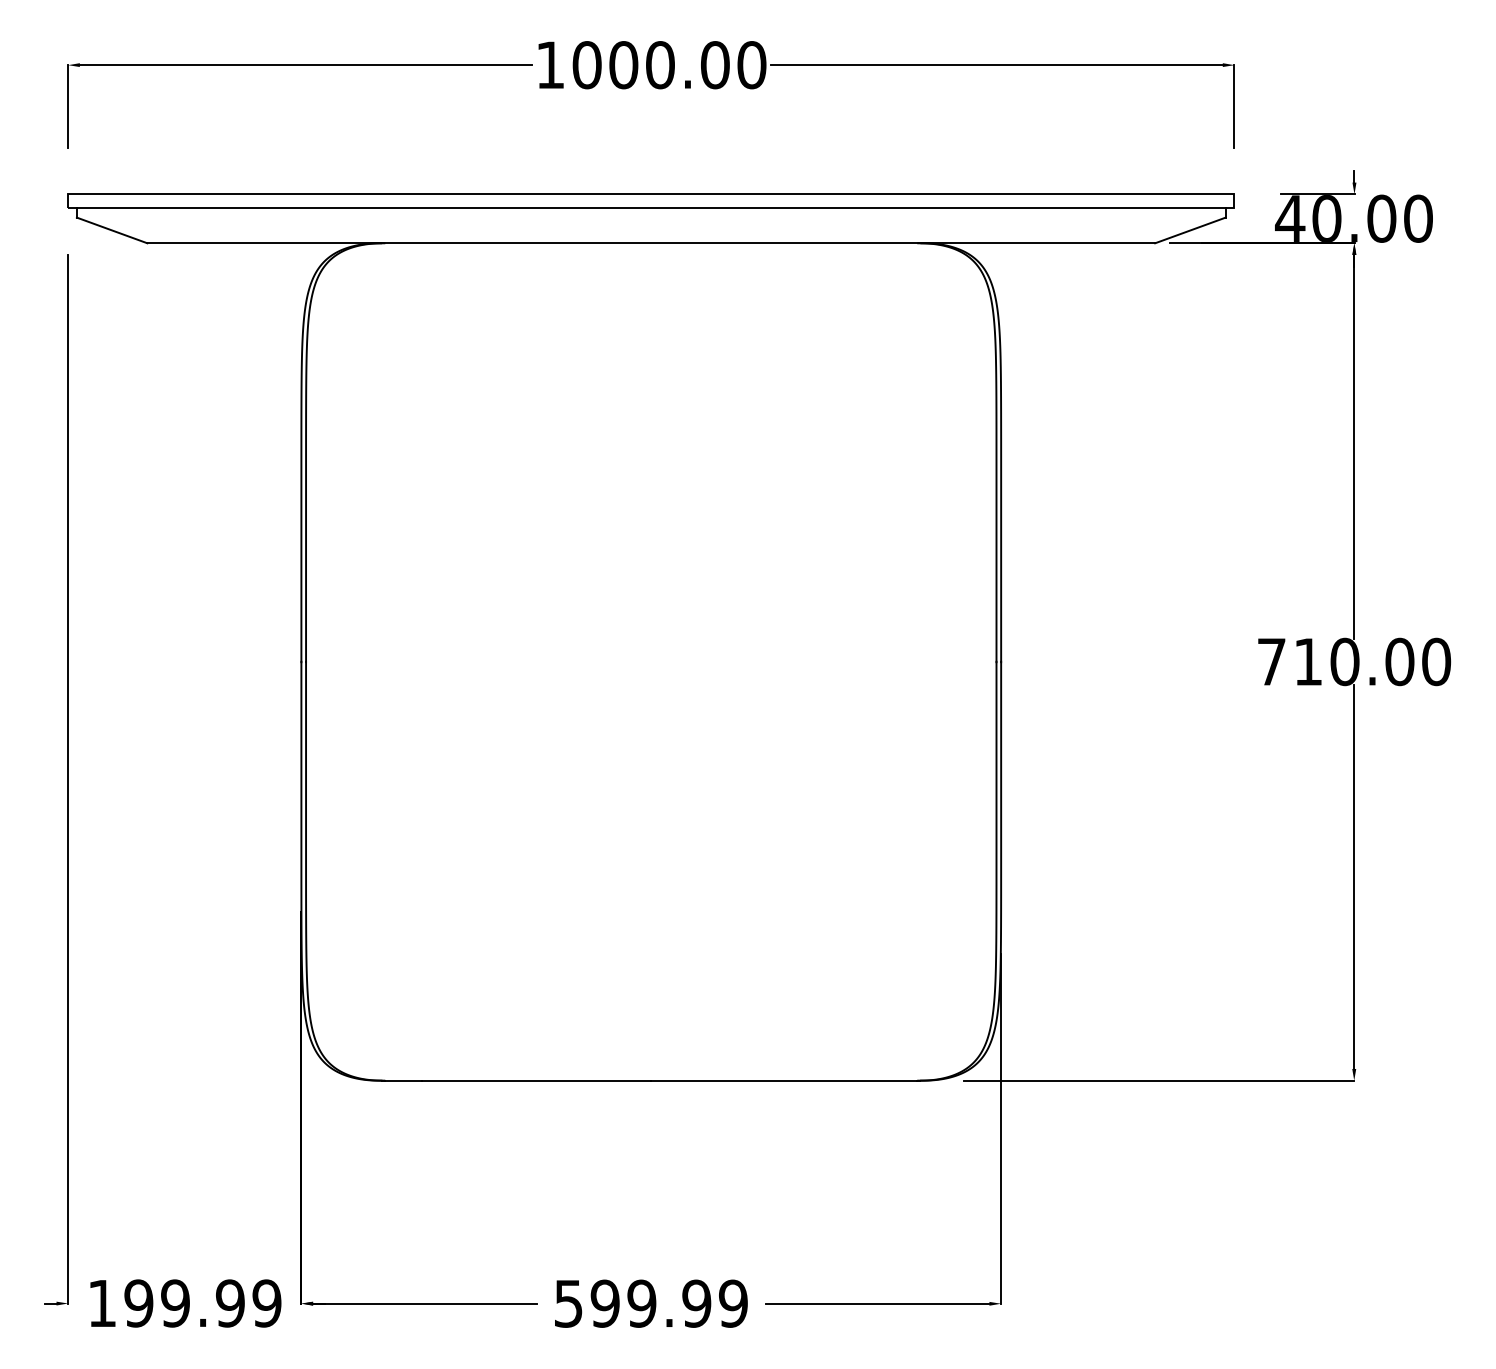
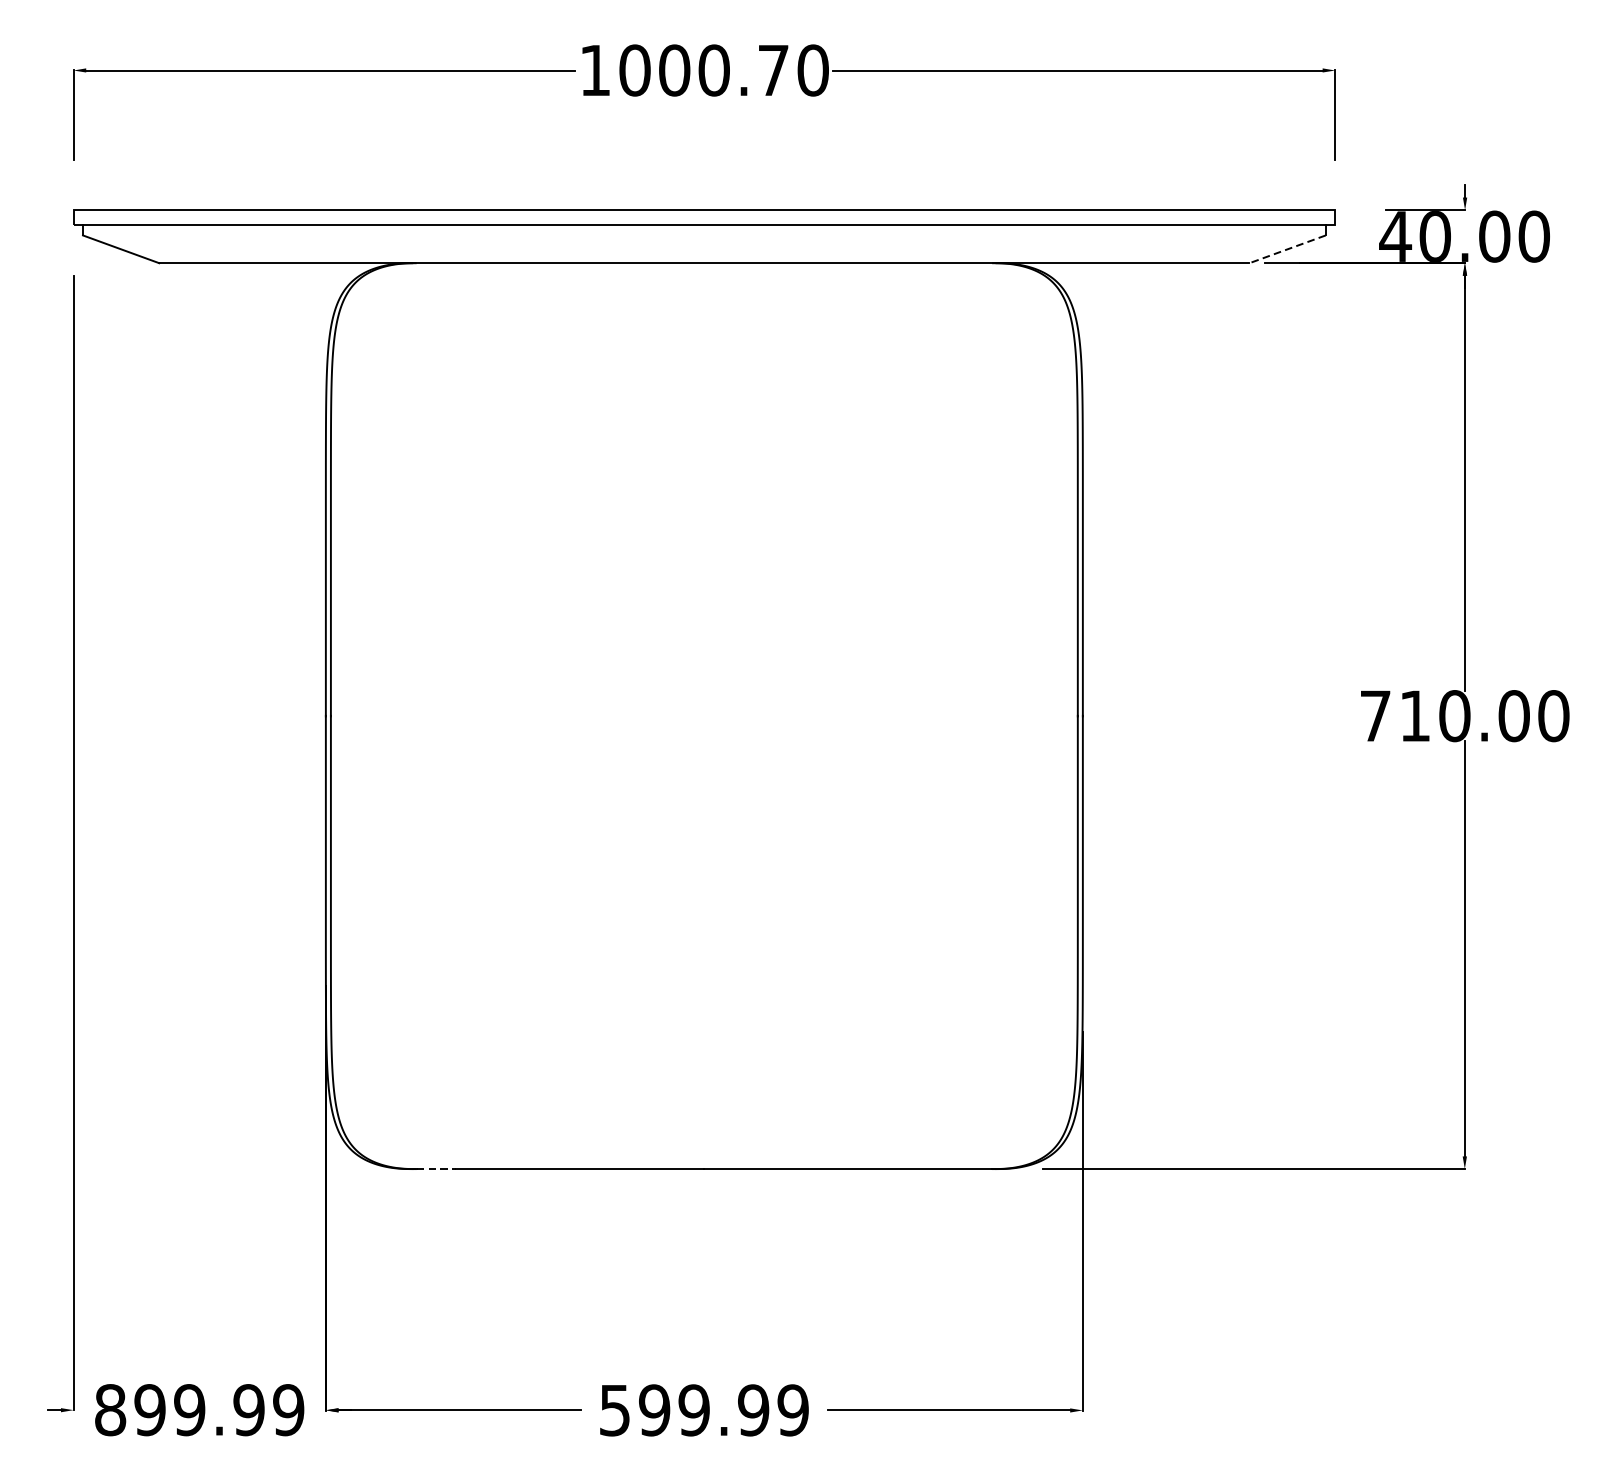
text: (715, 65) -> (773, 70), 1000.00 -> 1000.70
line: (1190, 230) -> (1287, 249), solid -> dashed
line: (404, 1080) -> (437, 1168), solid -> dashed
text: (102, 1303) -> (110, 1410), 199.99 -> 899.99

